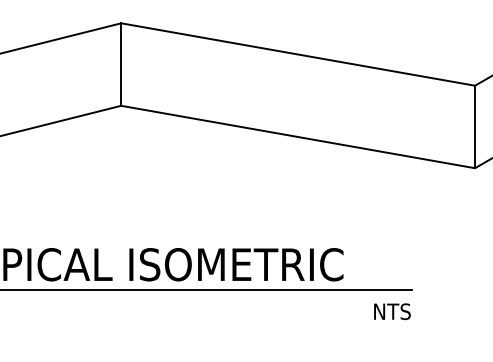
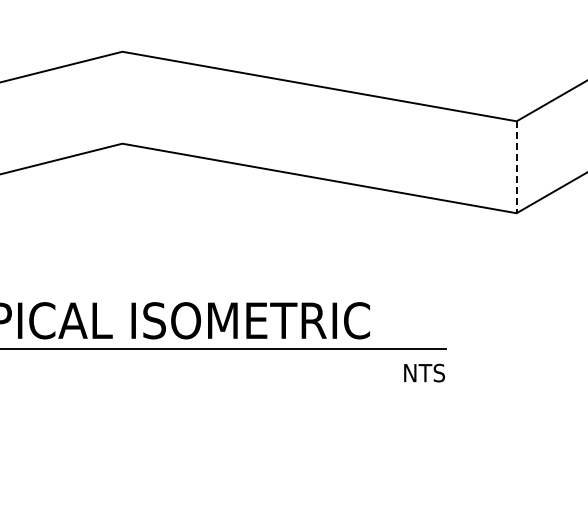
line: (121, 64) -> (122, 97), removed
line: (474, 127) -> (516, 167), solid -> dashed

